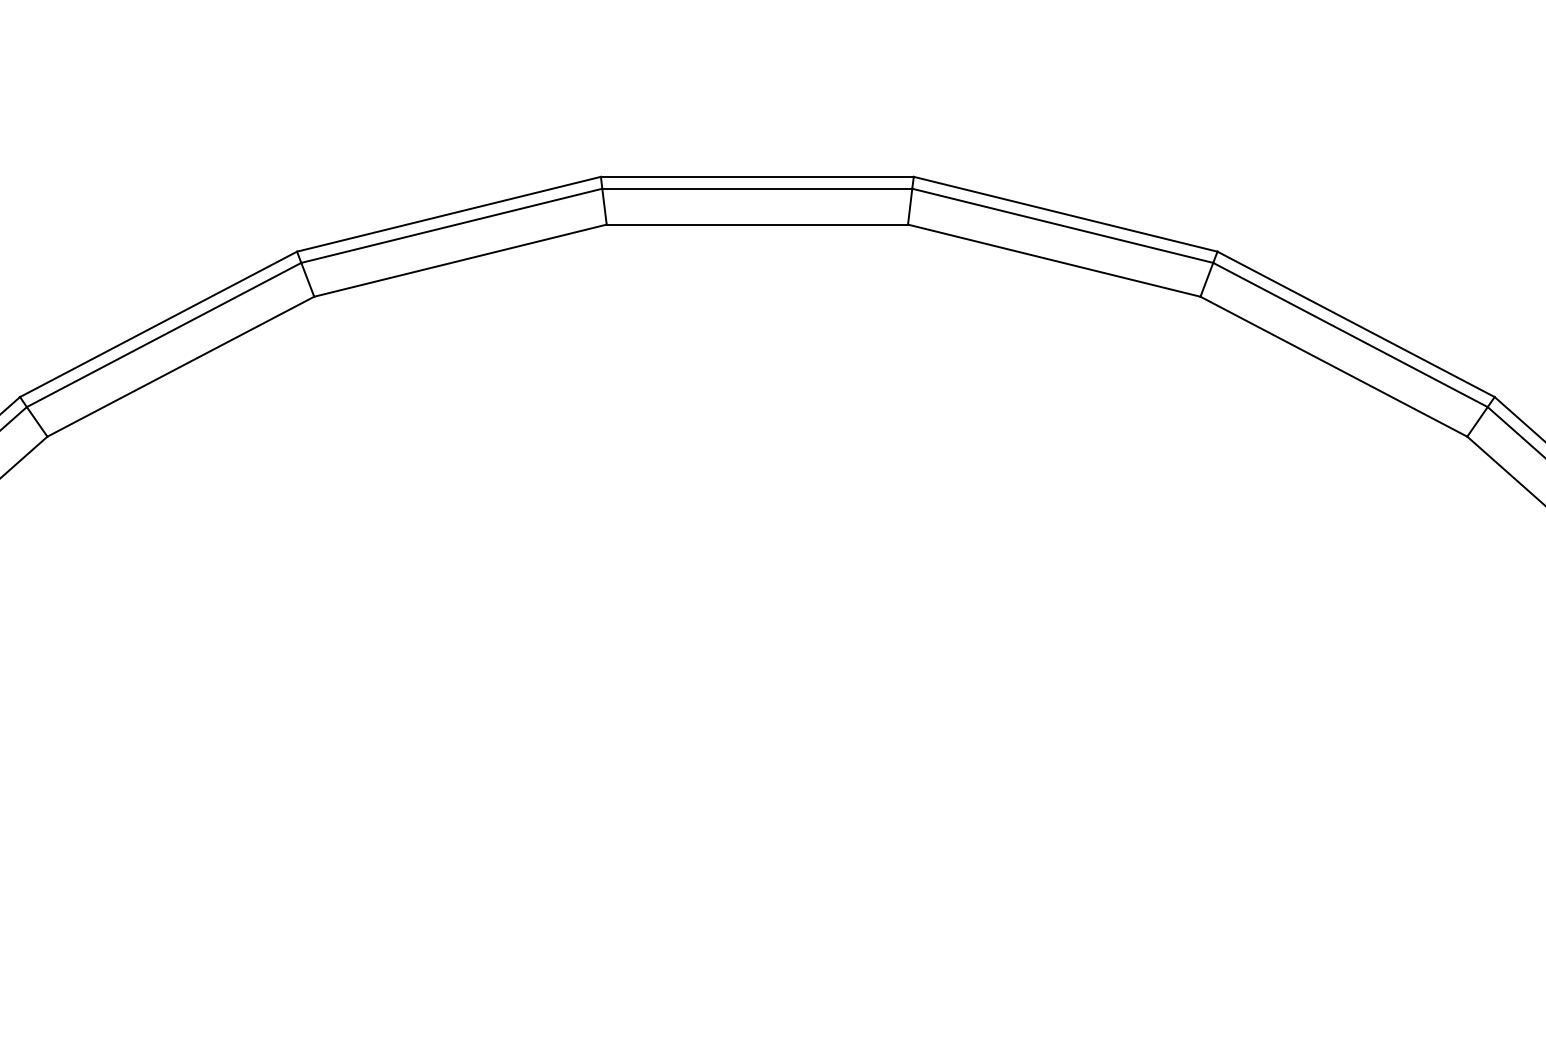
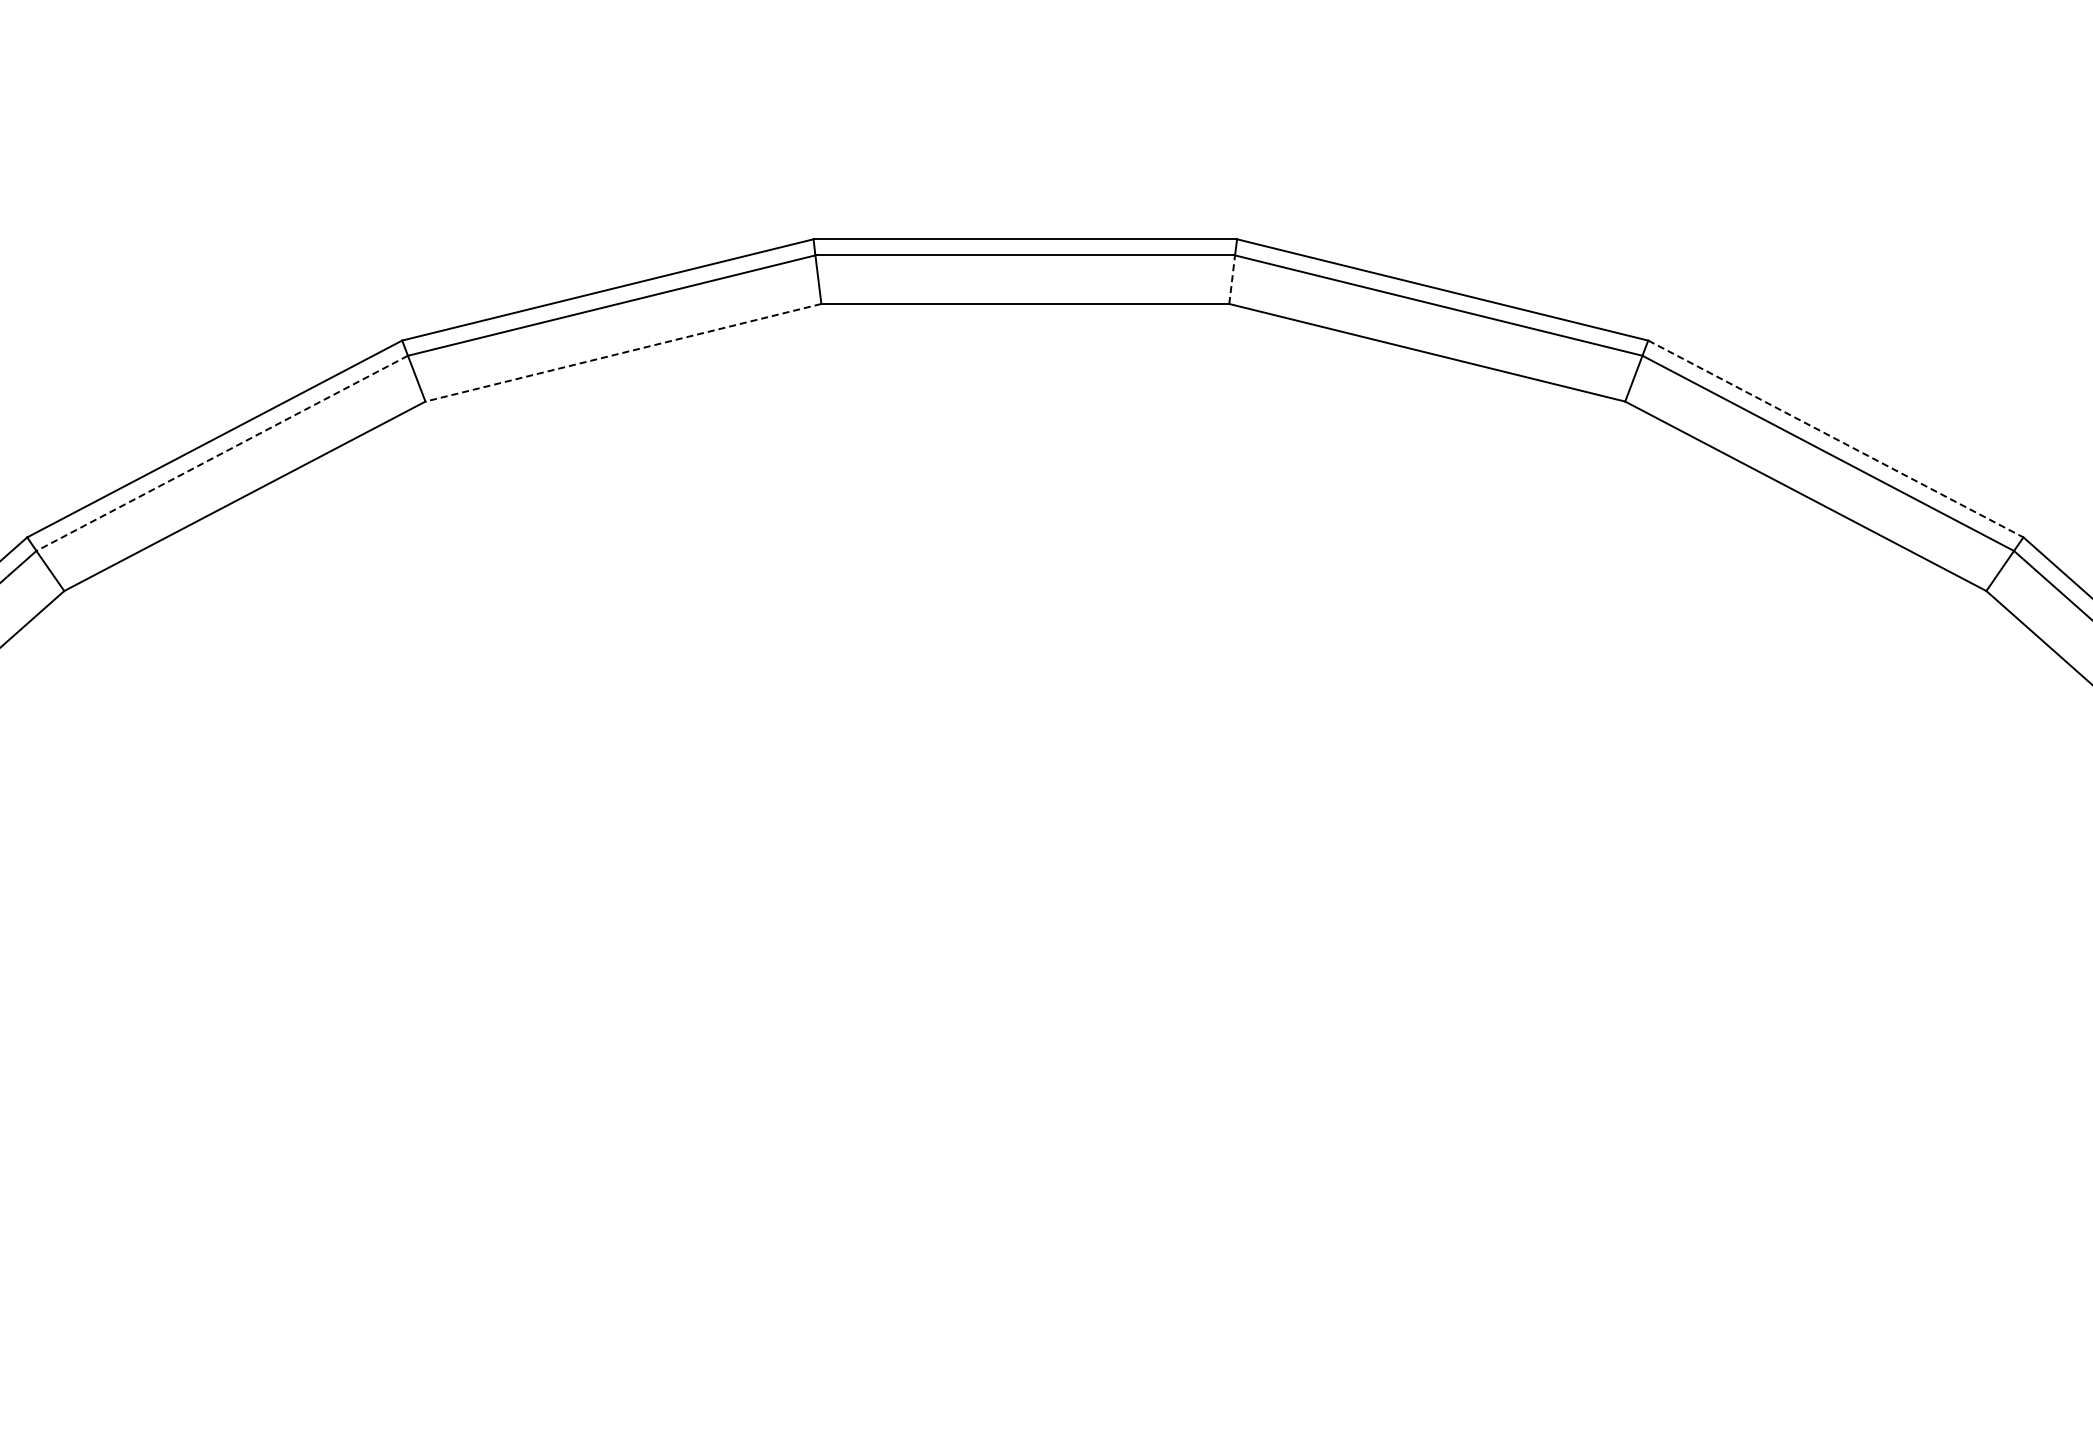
line: (910, 206) -> (1232, 279), solid -> dashed
line: (460, 260) -> (623, 352), solid -> dashed
line: (1355, 324) -> (1835, 438), solid -> dashed
line: (164, 335) -> (222, 453), solid -> dashed

